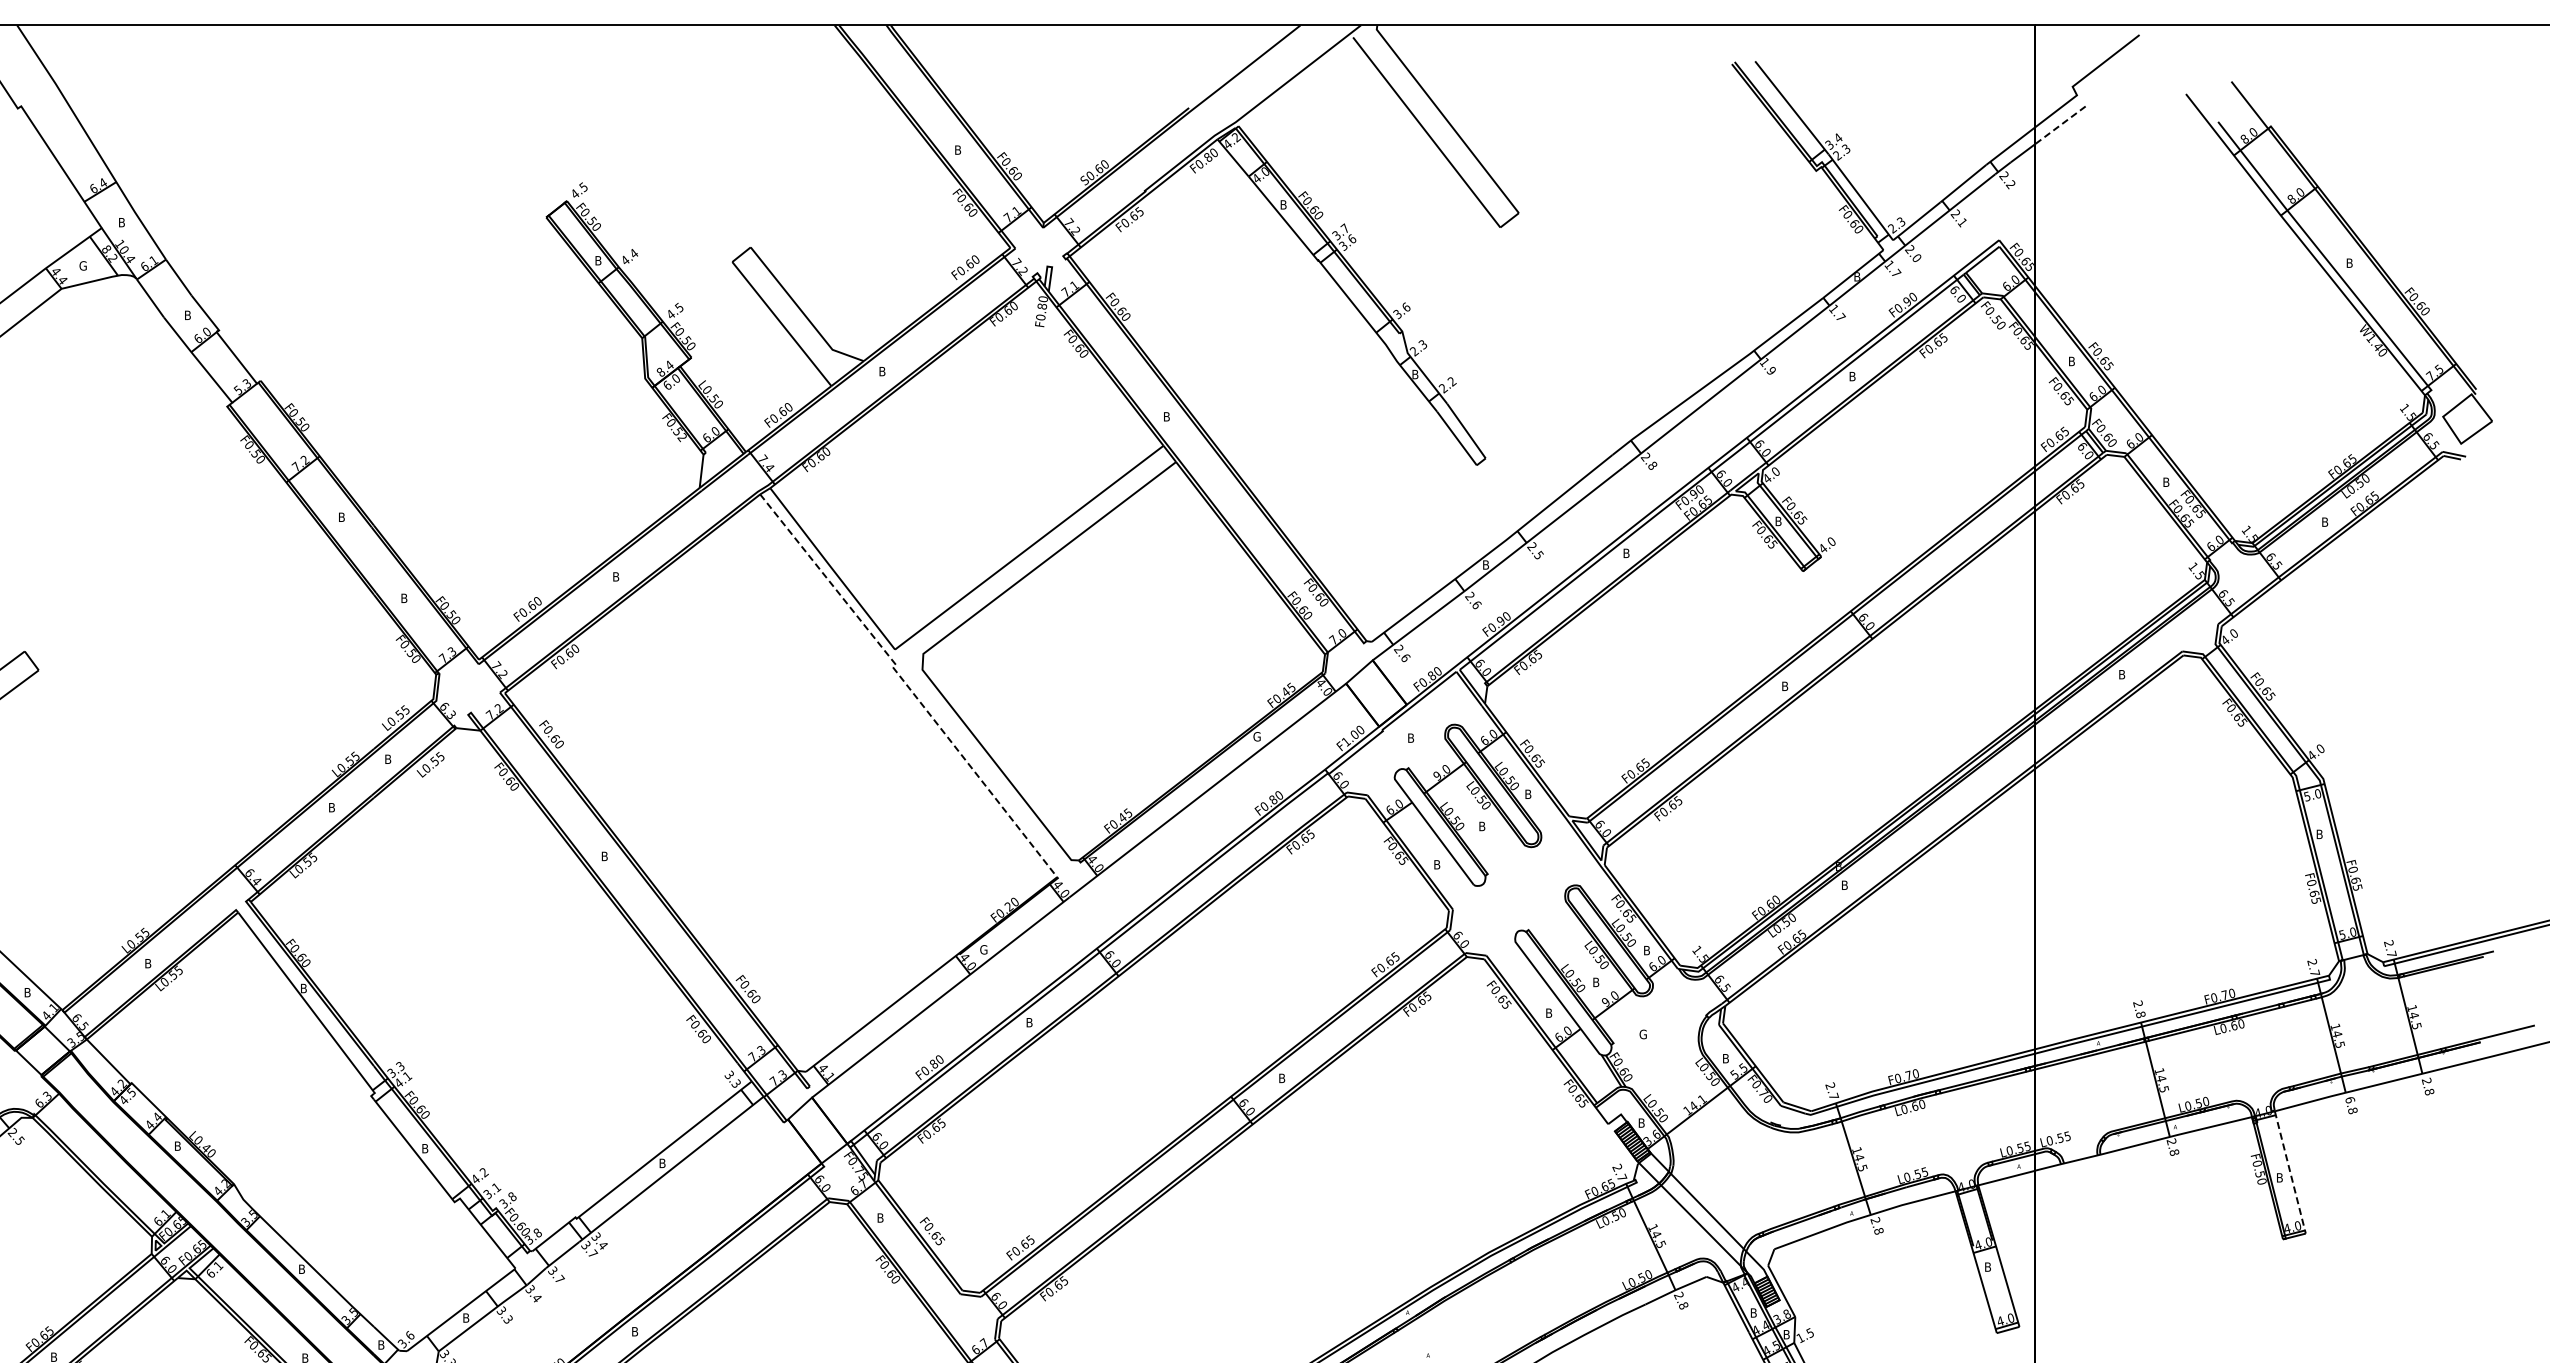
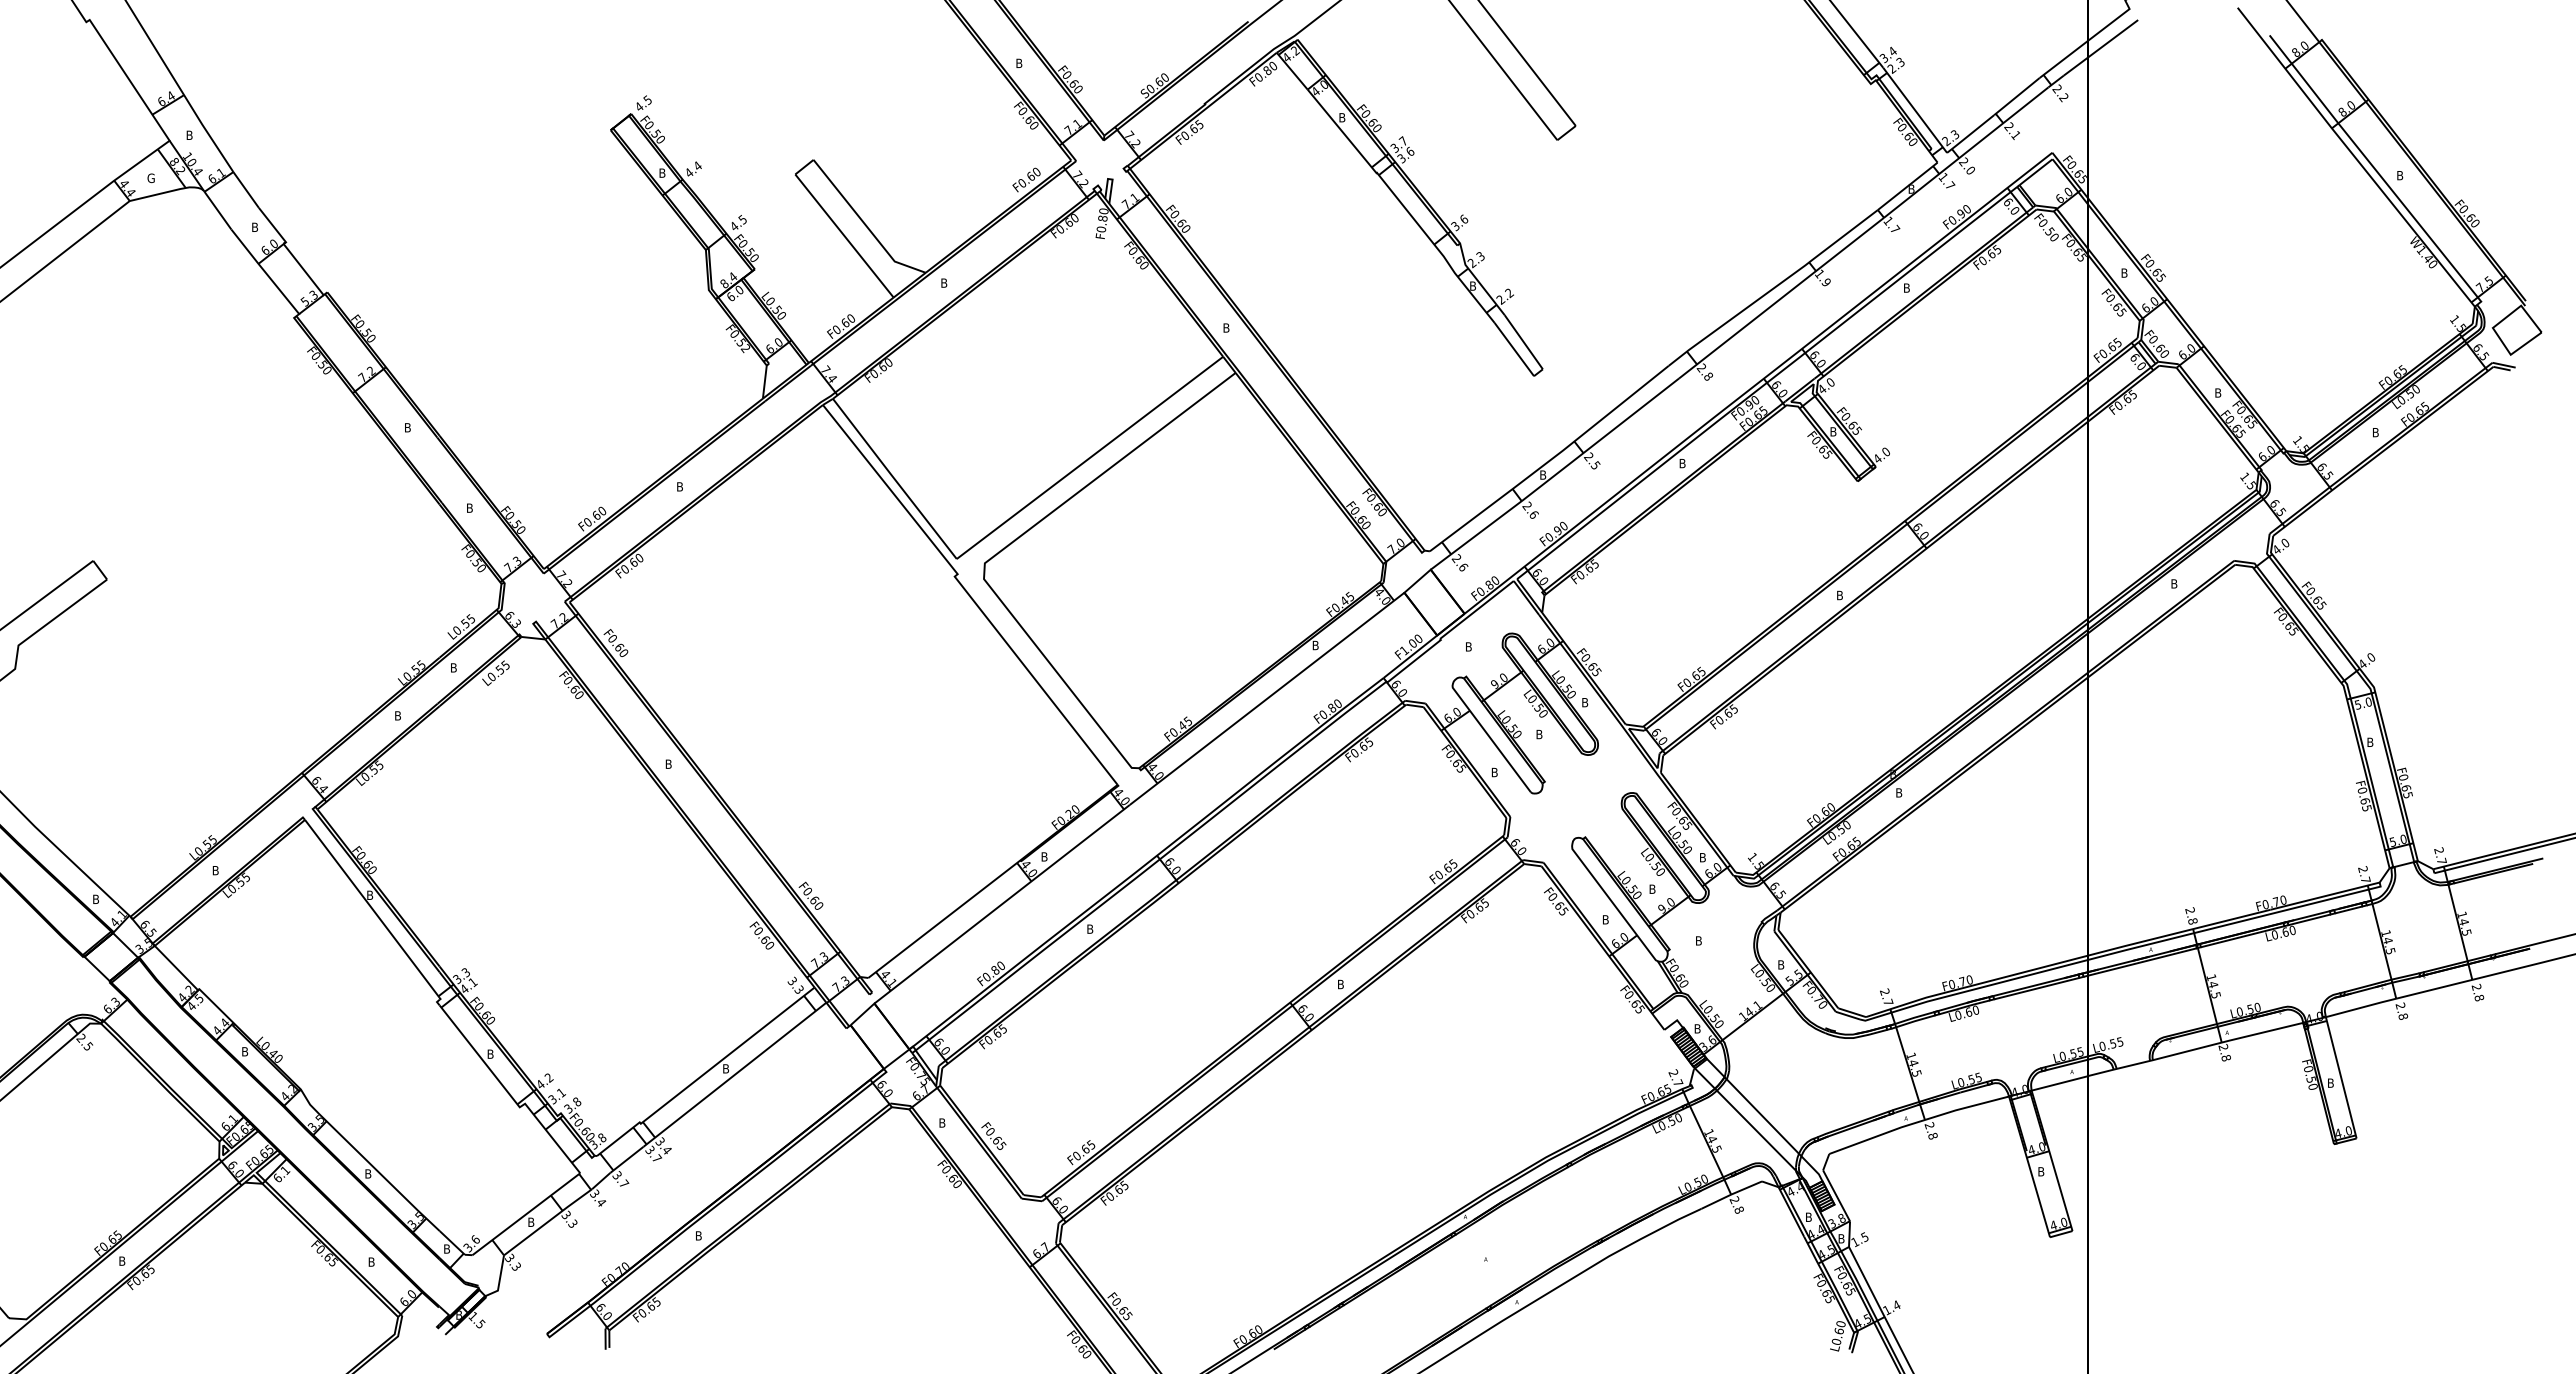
line: (2059, 125) -> (2112, 38), dashed -> solid
line: (905, 684) -> (967, 593), dashed -> solid
text: (1256, 736) -> (1315, 645), G -> B
text: (983, 949) -> (1044, 856), G -> B
text: (1642, 1034) -> (1698, 940), G -> B
text: (2350, 1099) -> (2400, 1005), 6.8 -> 2.8
line: (2290, 1172) -> (2341, 1077), dashed -> solid

